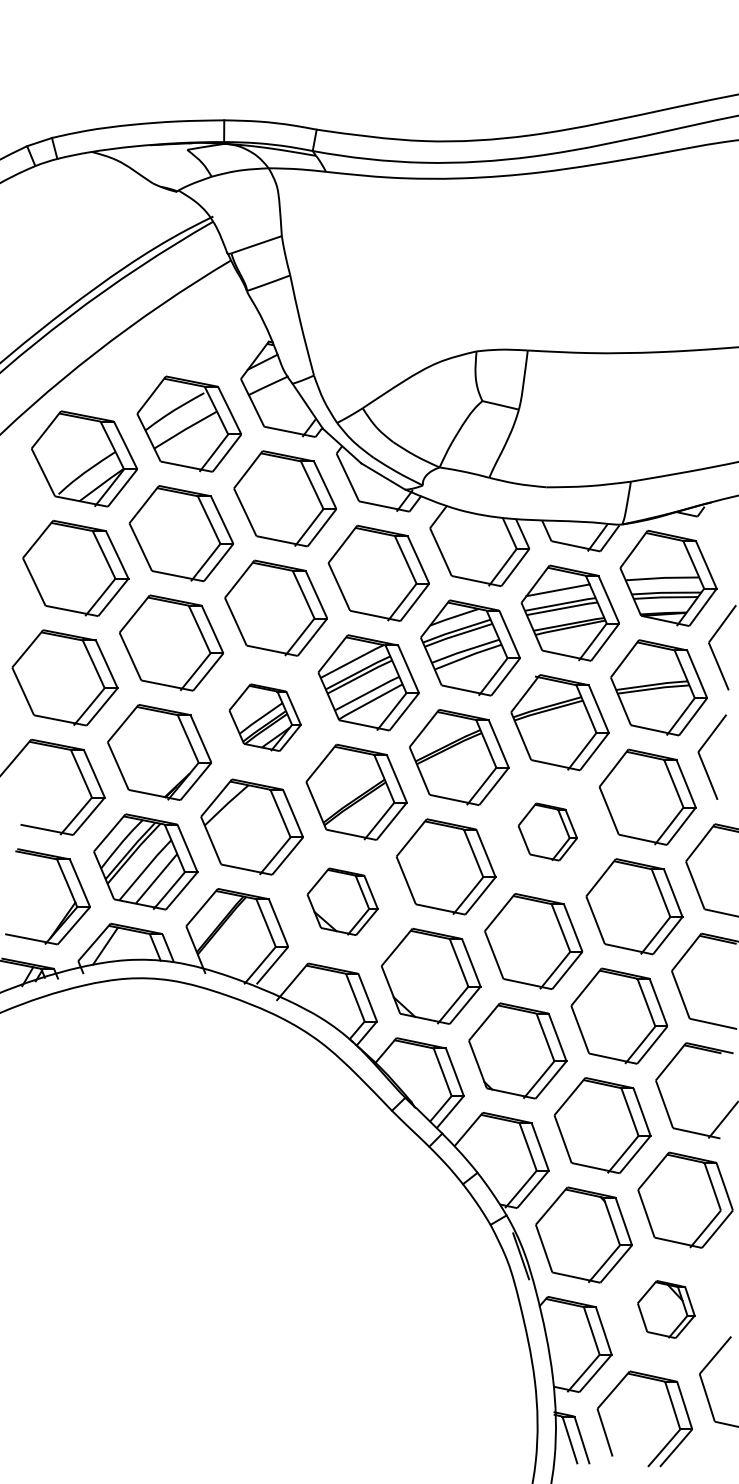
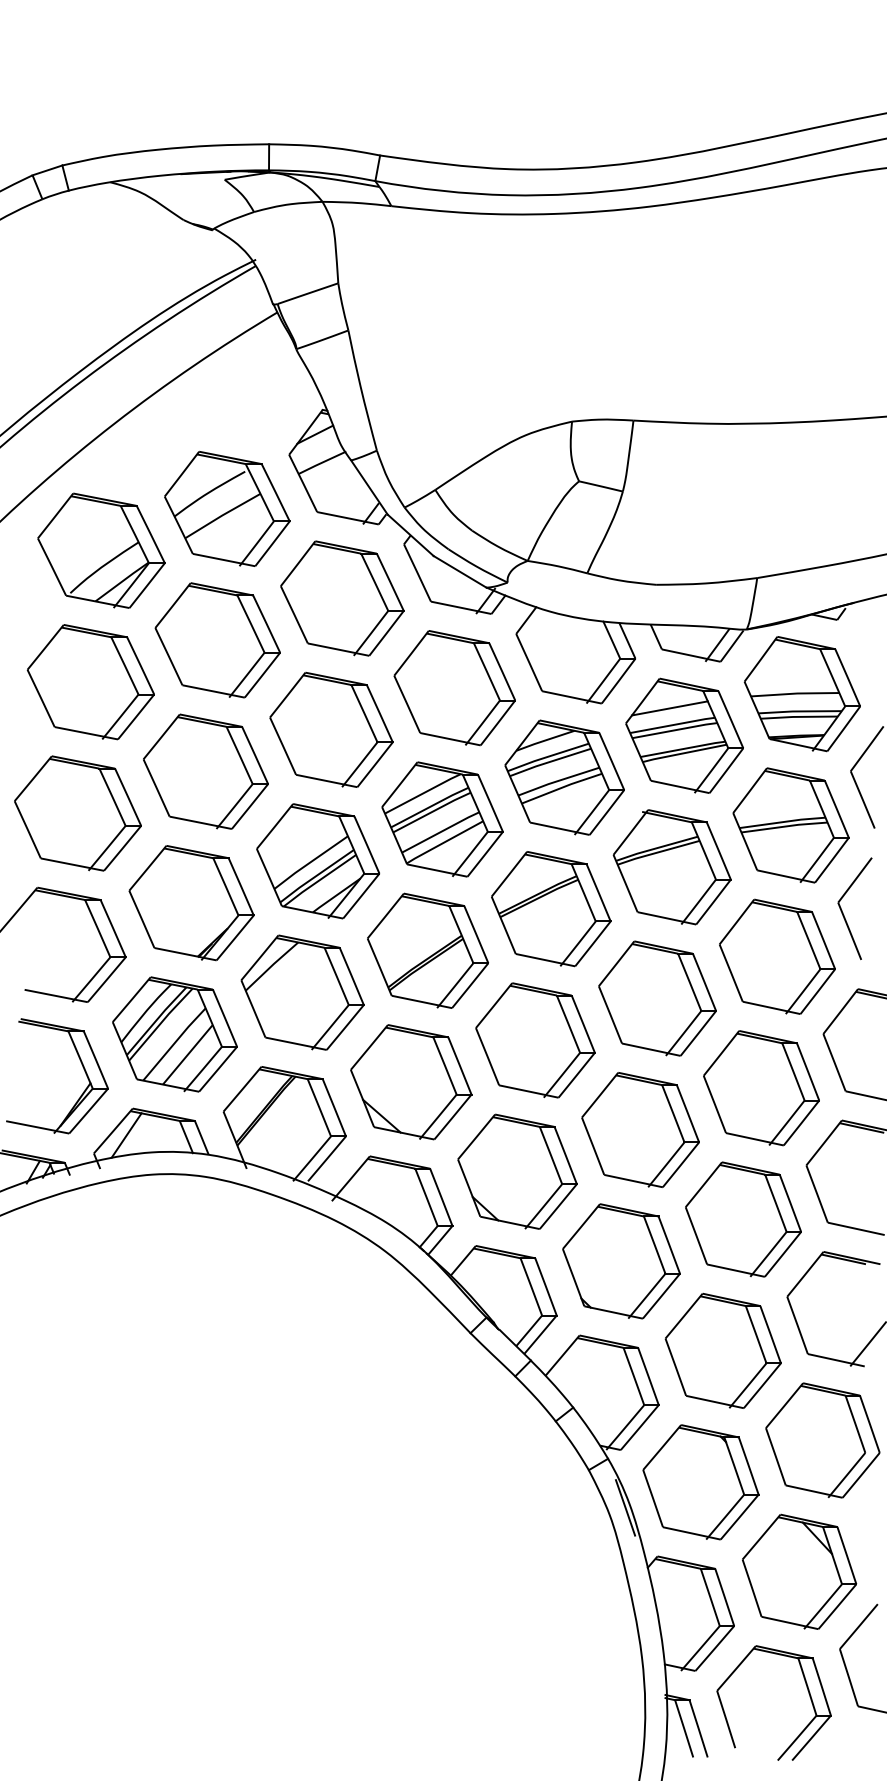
part: (265, 717) -> (318, 861), size x1.43
part: (547, 831) -> (657, 998), size x1.67
part: (342, 901) -> (411, 1082), size x1.43
part: (666, 1309) -> (799, 1571), size x1.67

